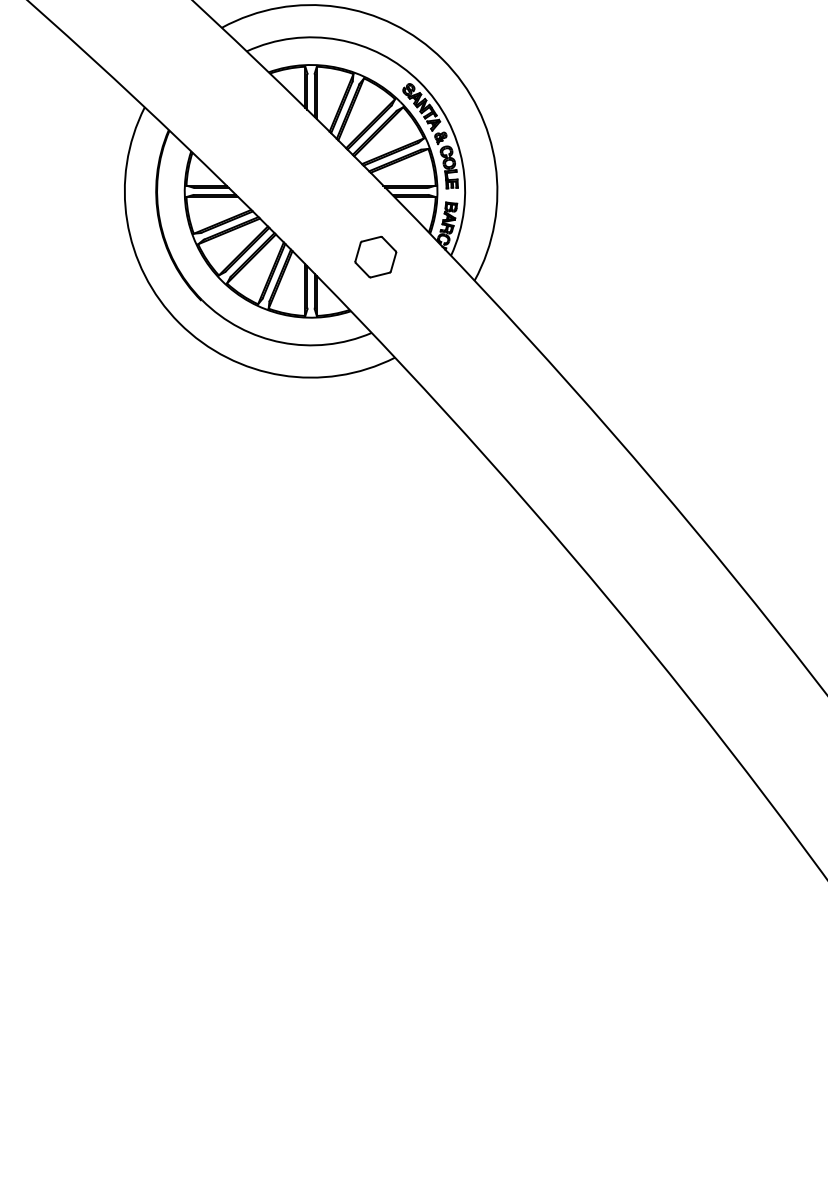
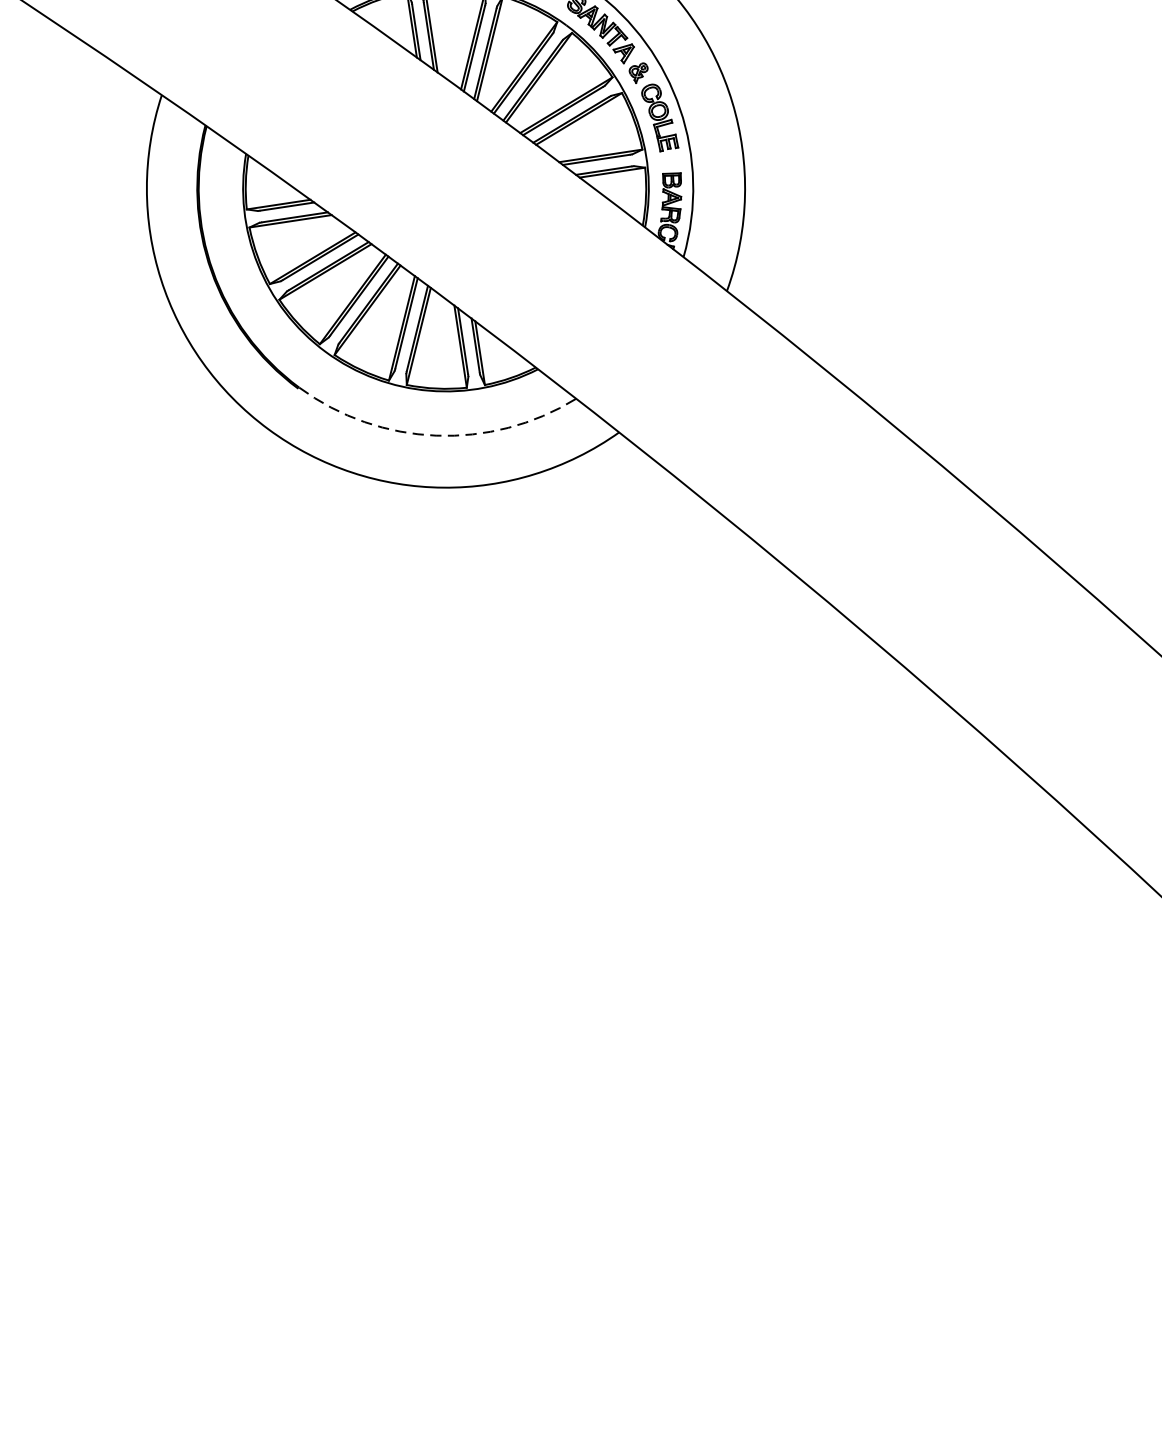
part: (375, 256) -> (563, 276), removed
arc: (281, 342) -> (435, 435), solid -> dashed

